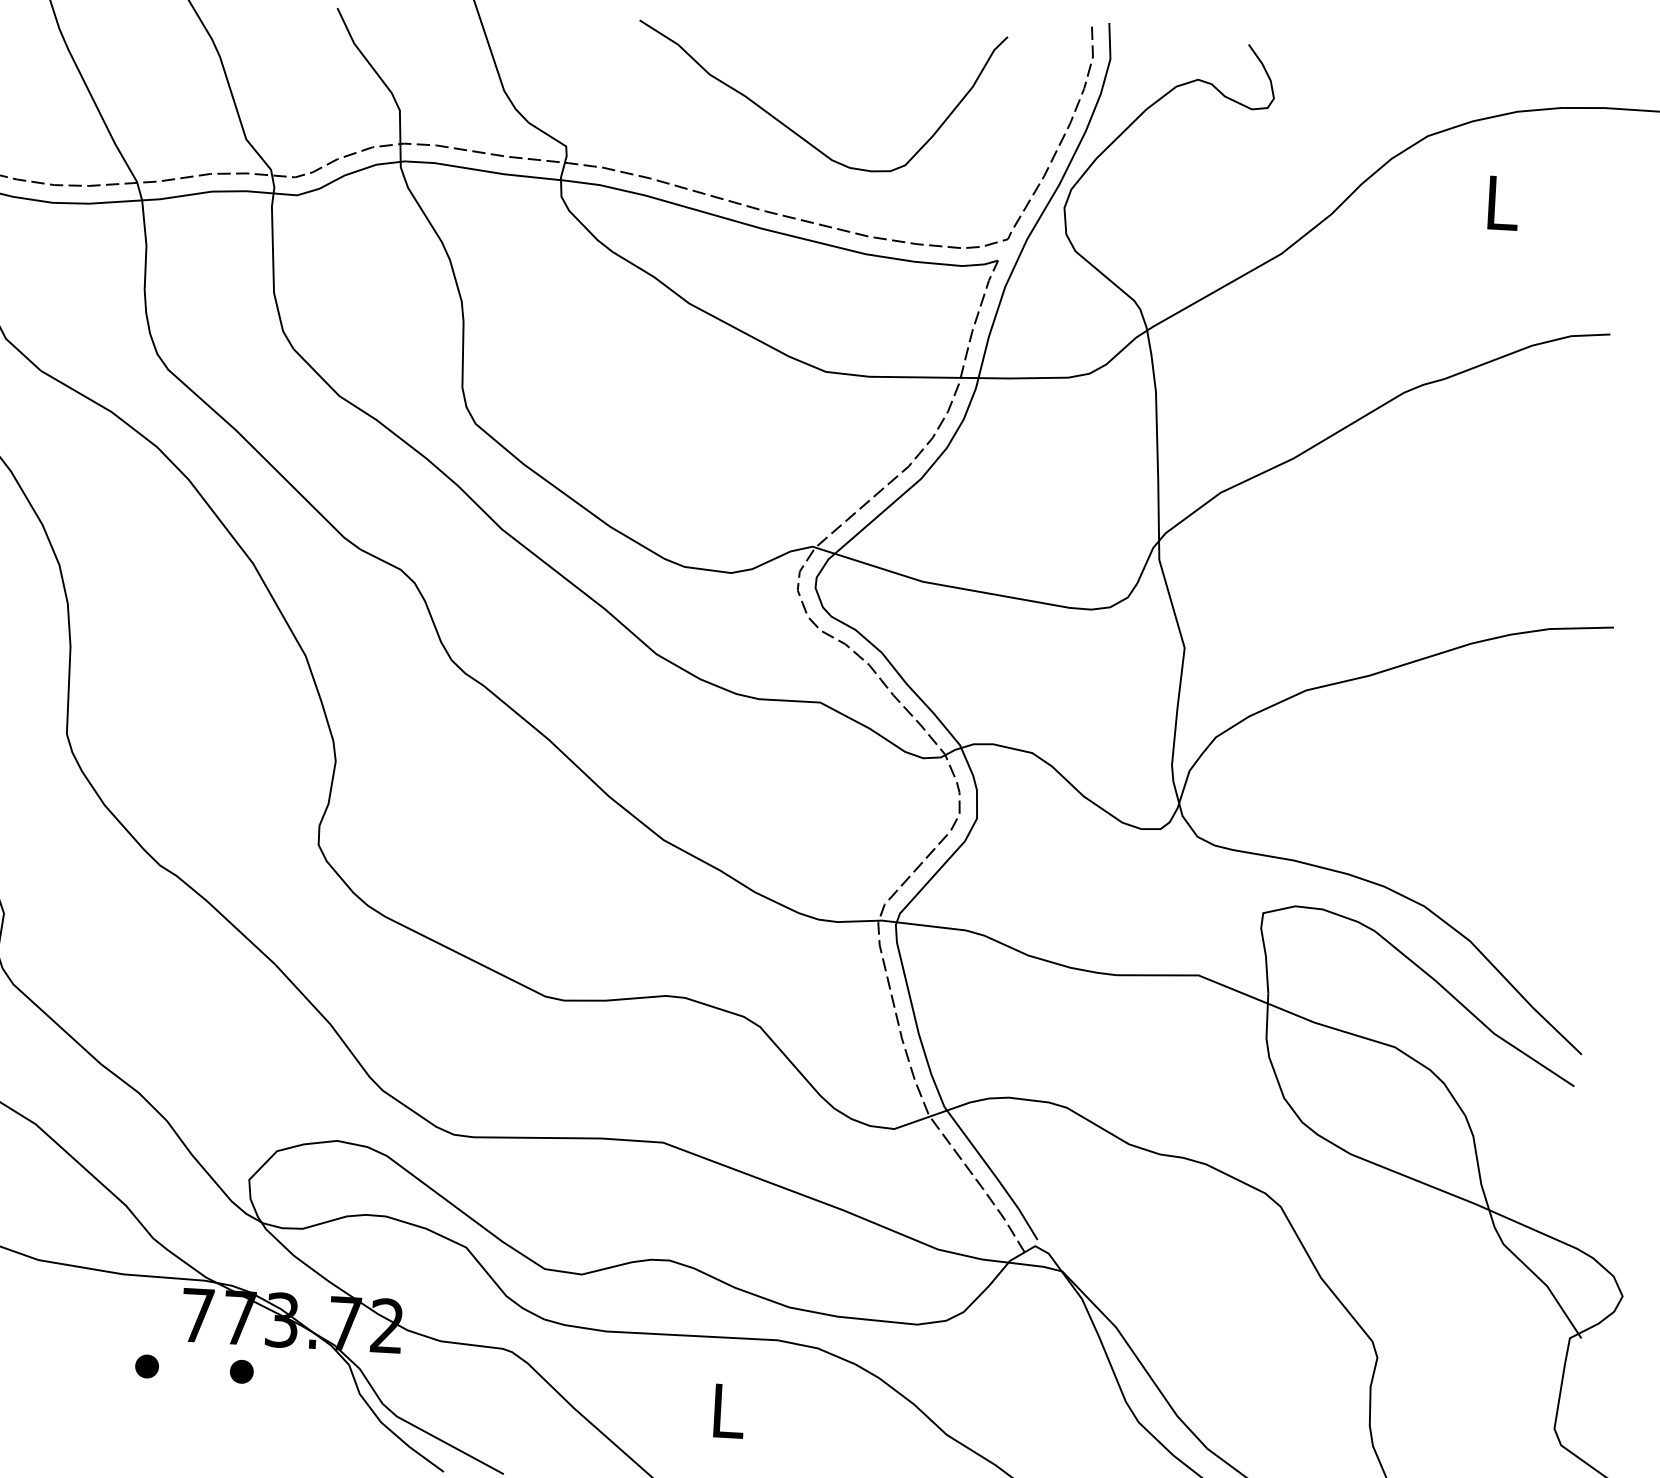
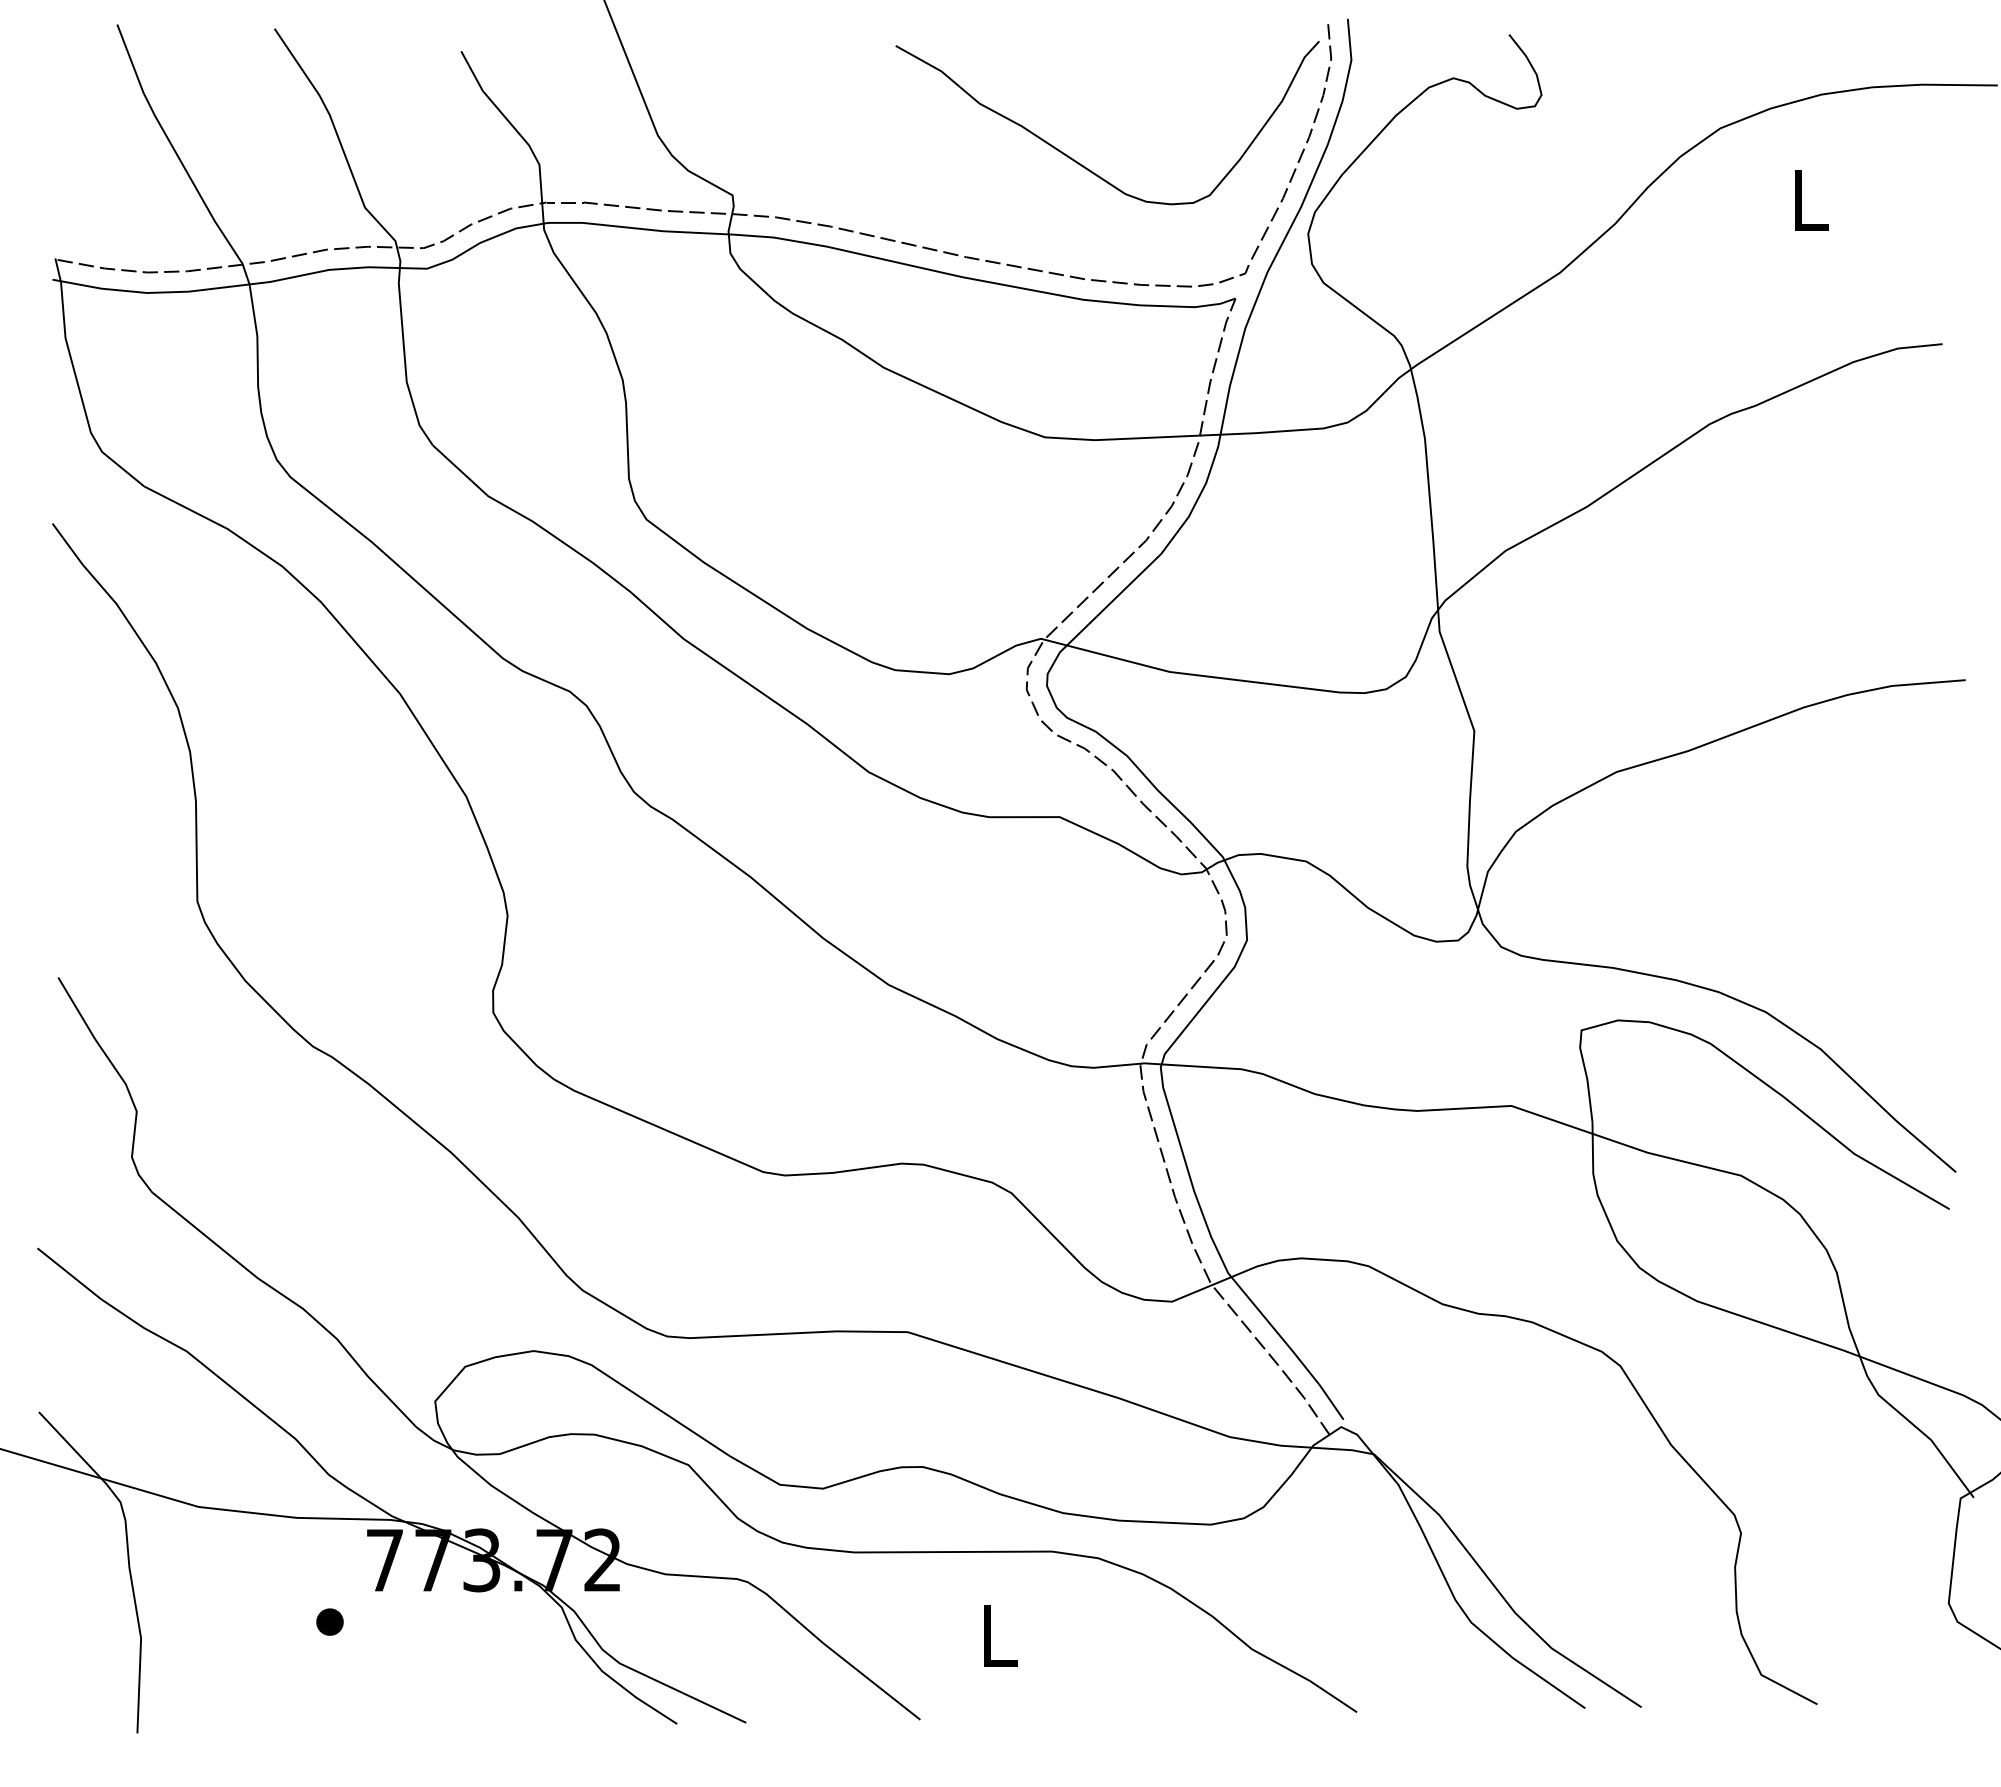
curve: (793, 130) -> (1079, 162), moved
part: (241, 1371) -> (438, 1621), removed

